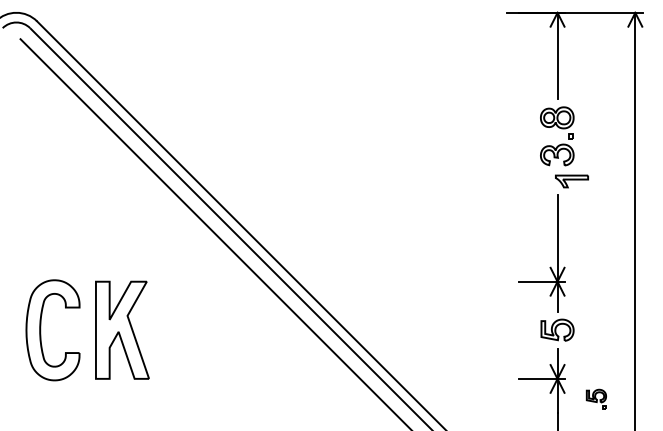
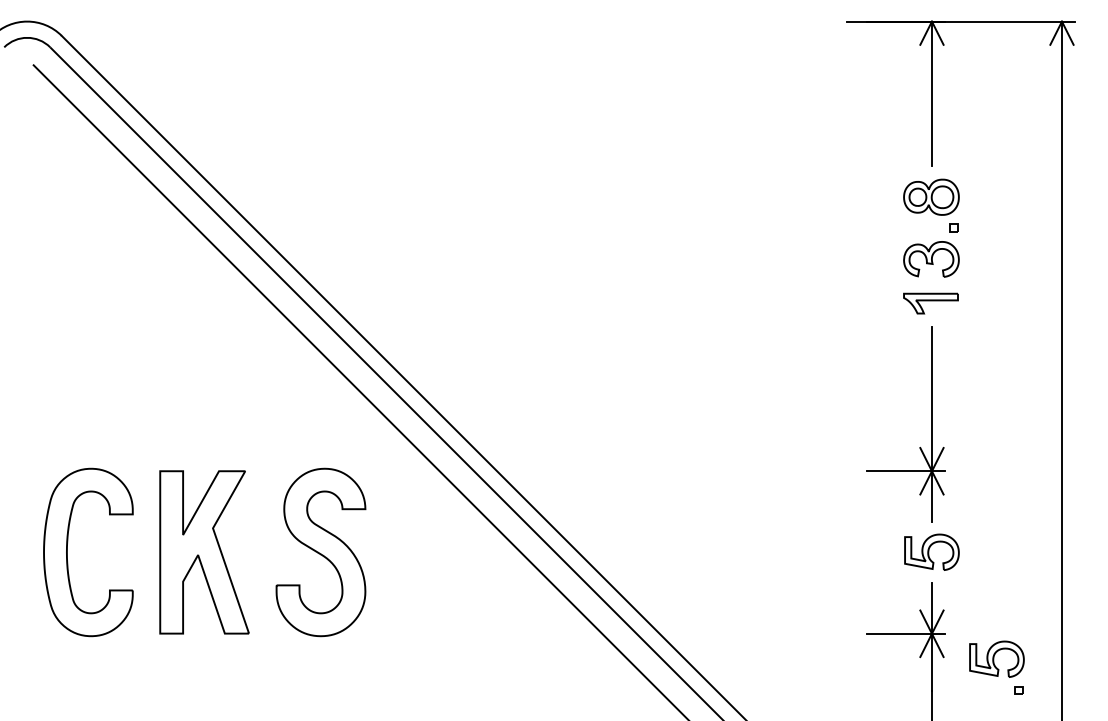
part: (571, 181) -> (930, 303), moved
part: (191, 330) -> (319, 552), added
part: (596, 398) -> (997, 666), size x1.67

